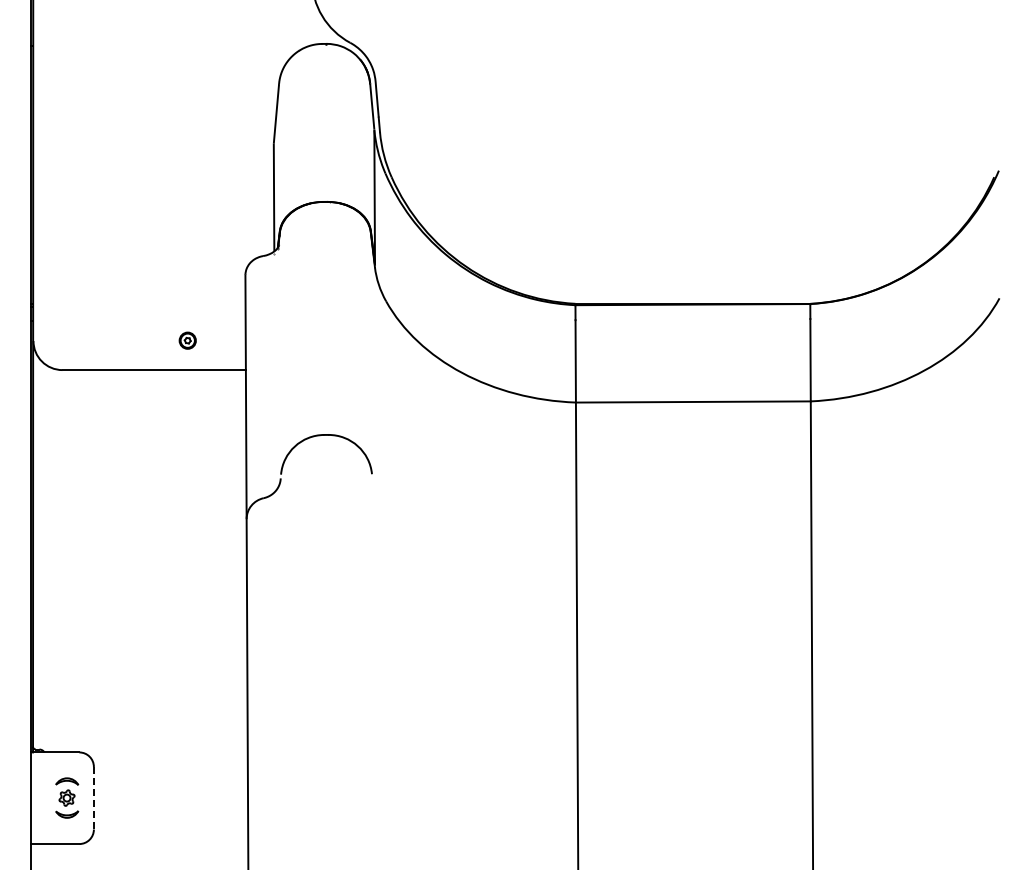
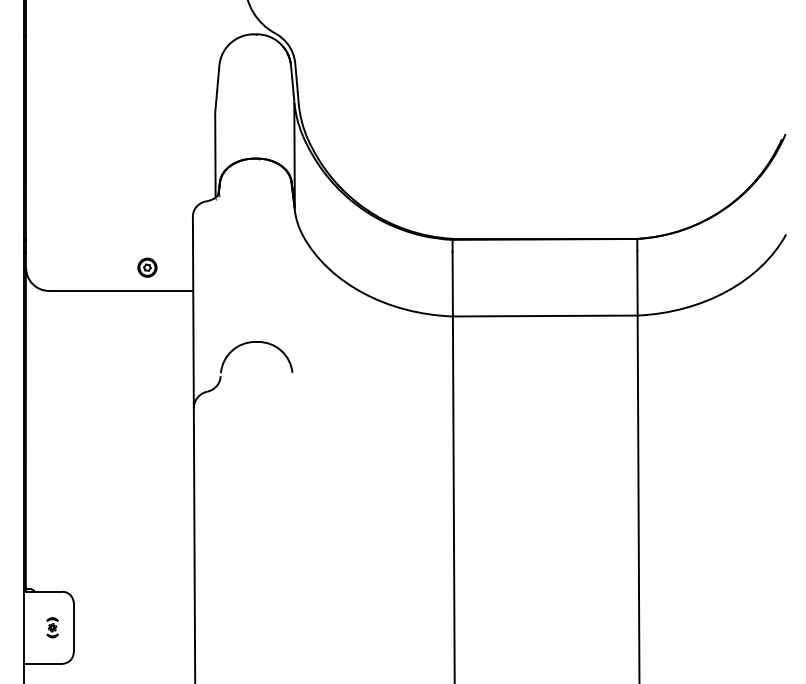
part: (187, 340) -> (147, 267), size x1.43
part: (66, 798) -> (52, 627), size x0.62
line: (93, 798) -> (73, 627), dashed -> solid

